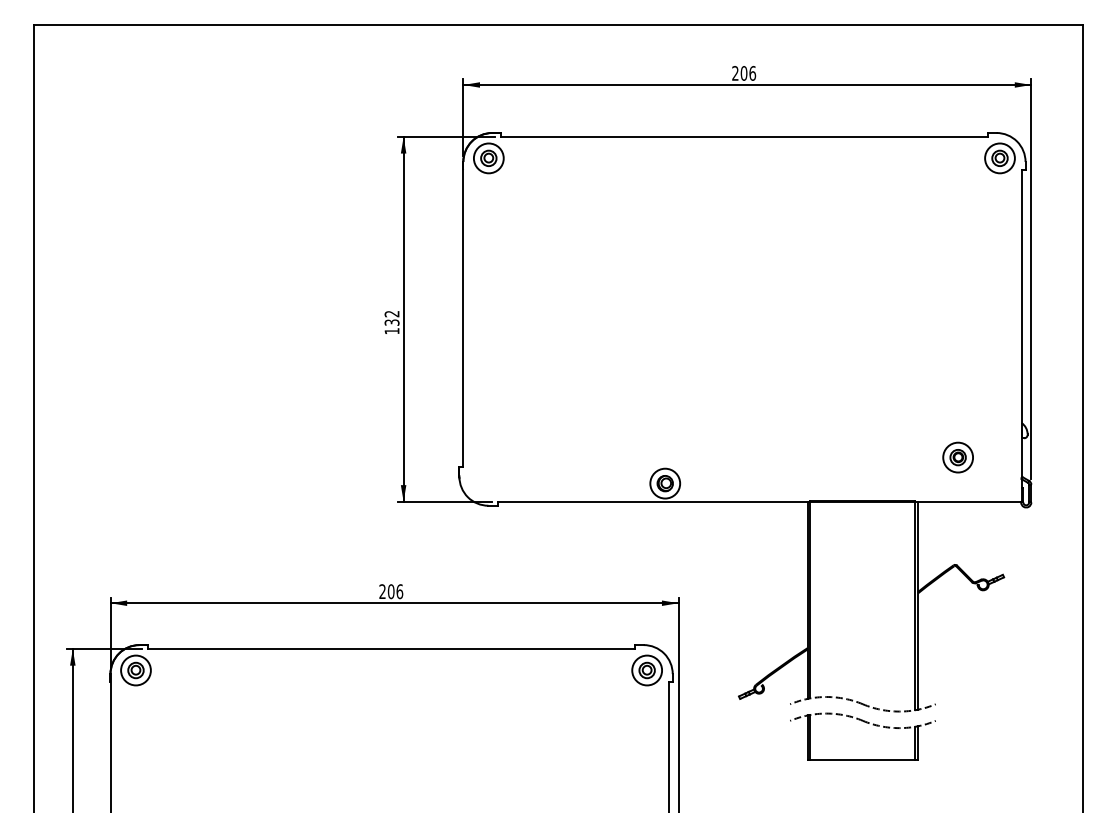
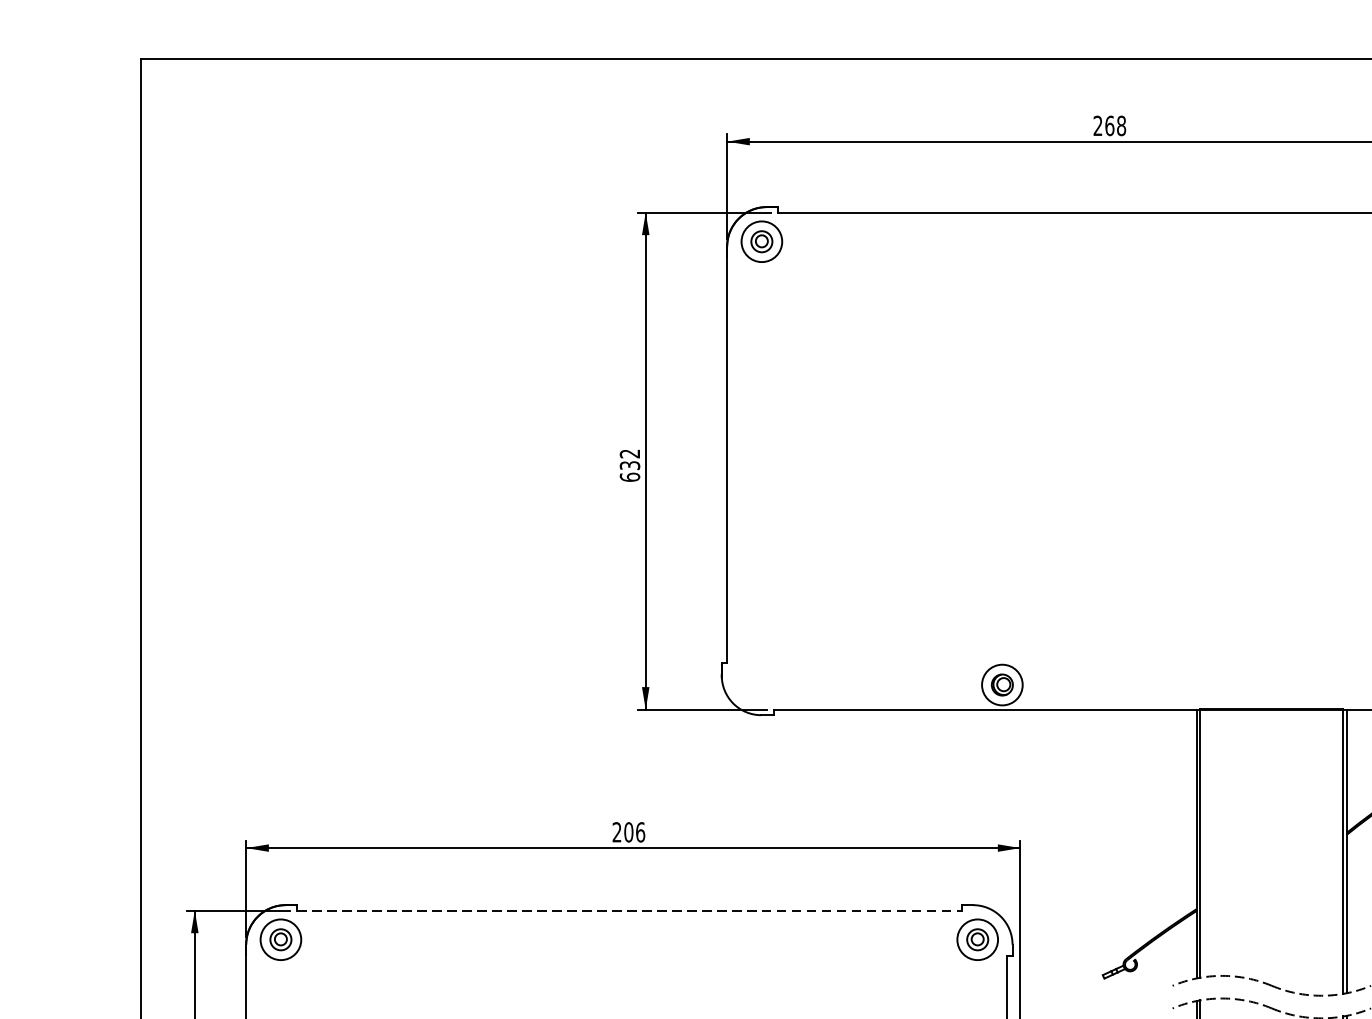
text: (748, 73) -> (1115, 126), 206 -> 268
text: (391, 330) -> (629, 476), 132 -> 632
line: (391, 649) -> (629, 911), solid -> dashed

